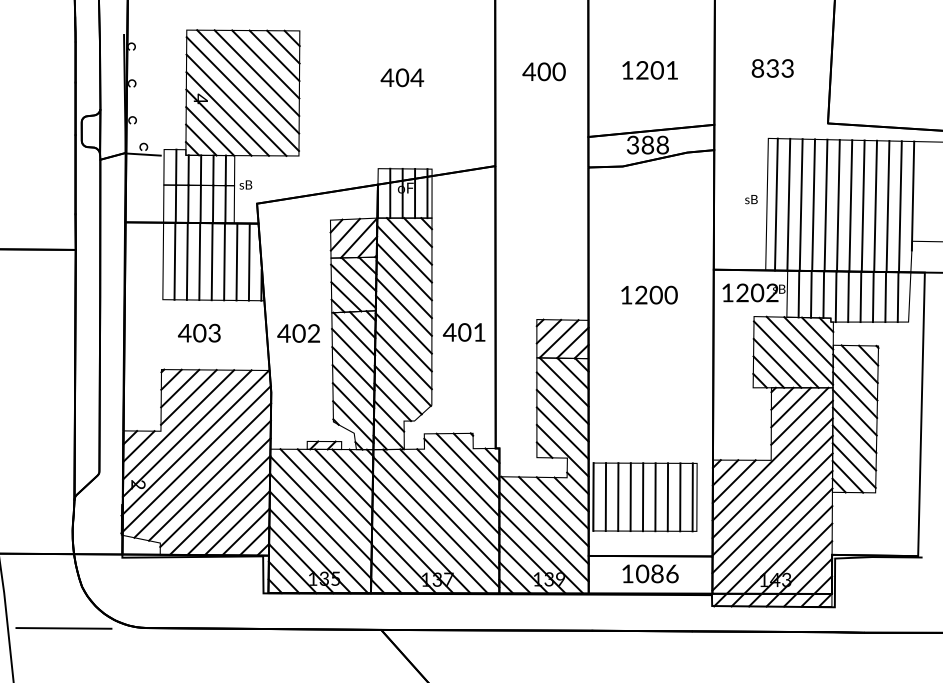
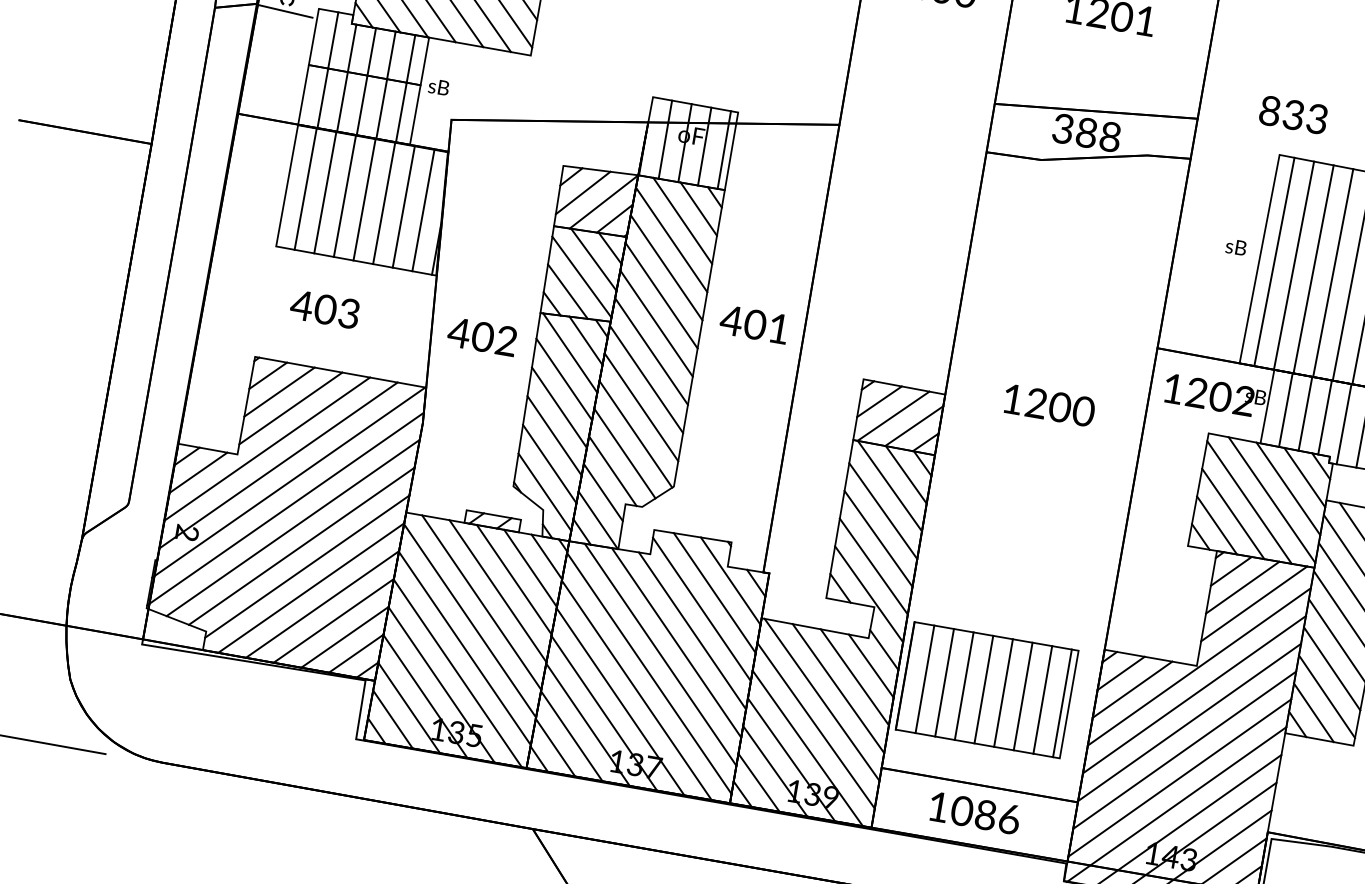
text: (772, 68) -> (1293, 114), moved
text: (649, 294) -> (1049, 404), moved
text: (463, 332) -> (753, 324), moved

